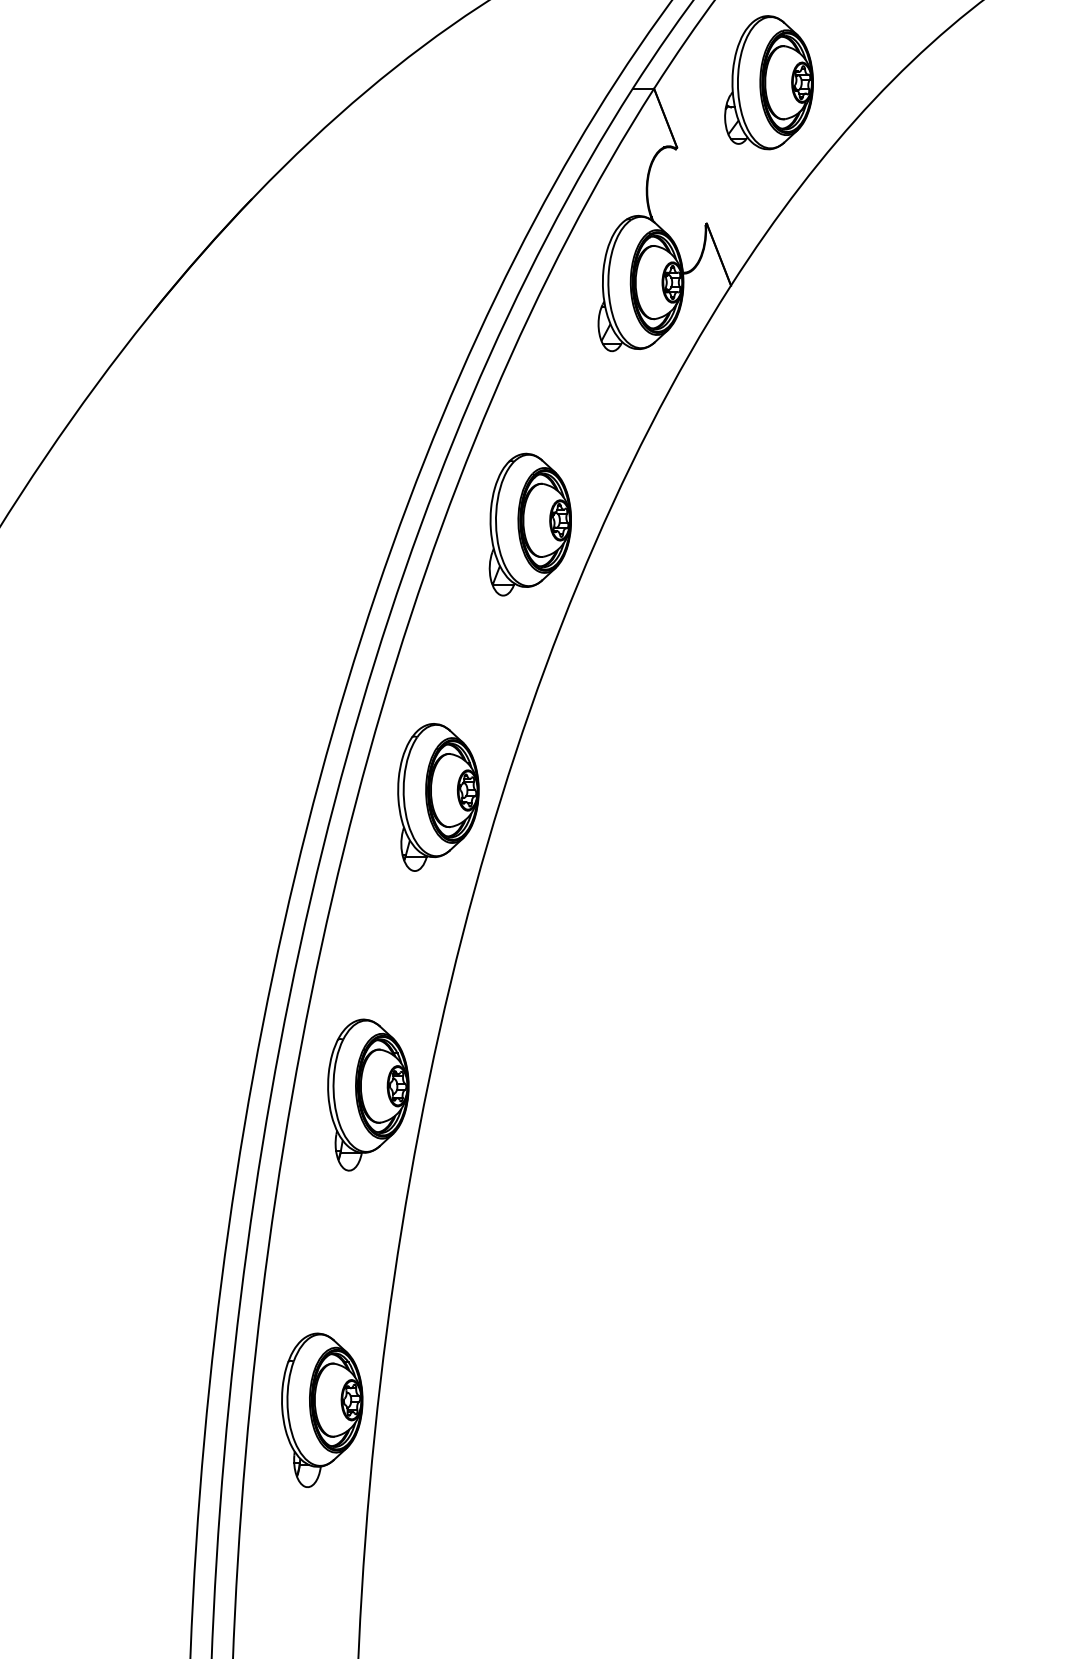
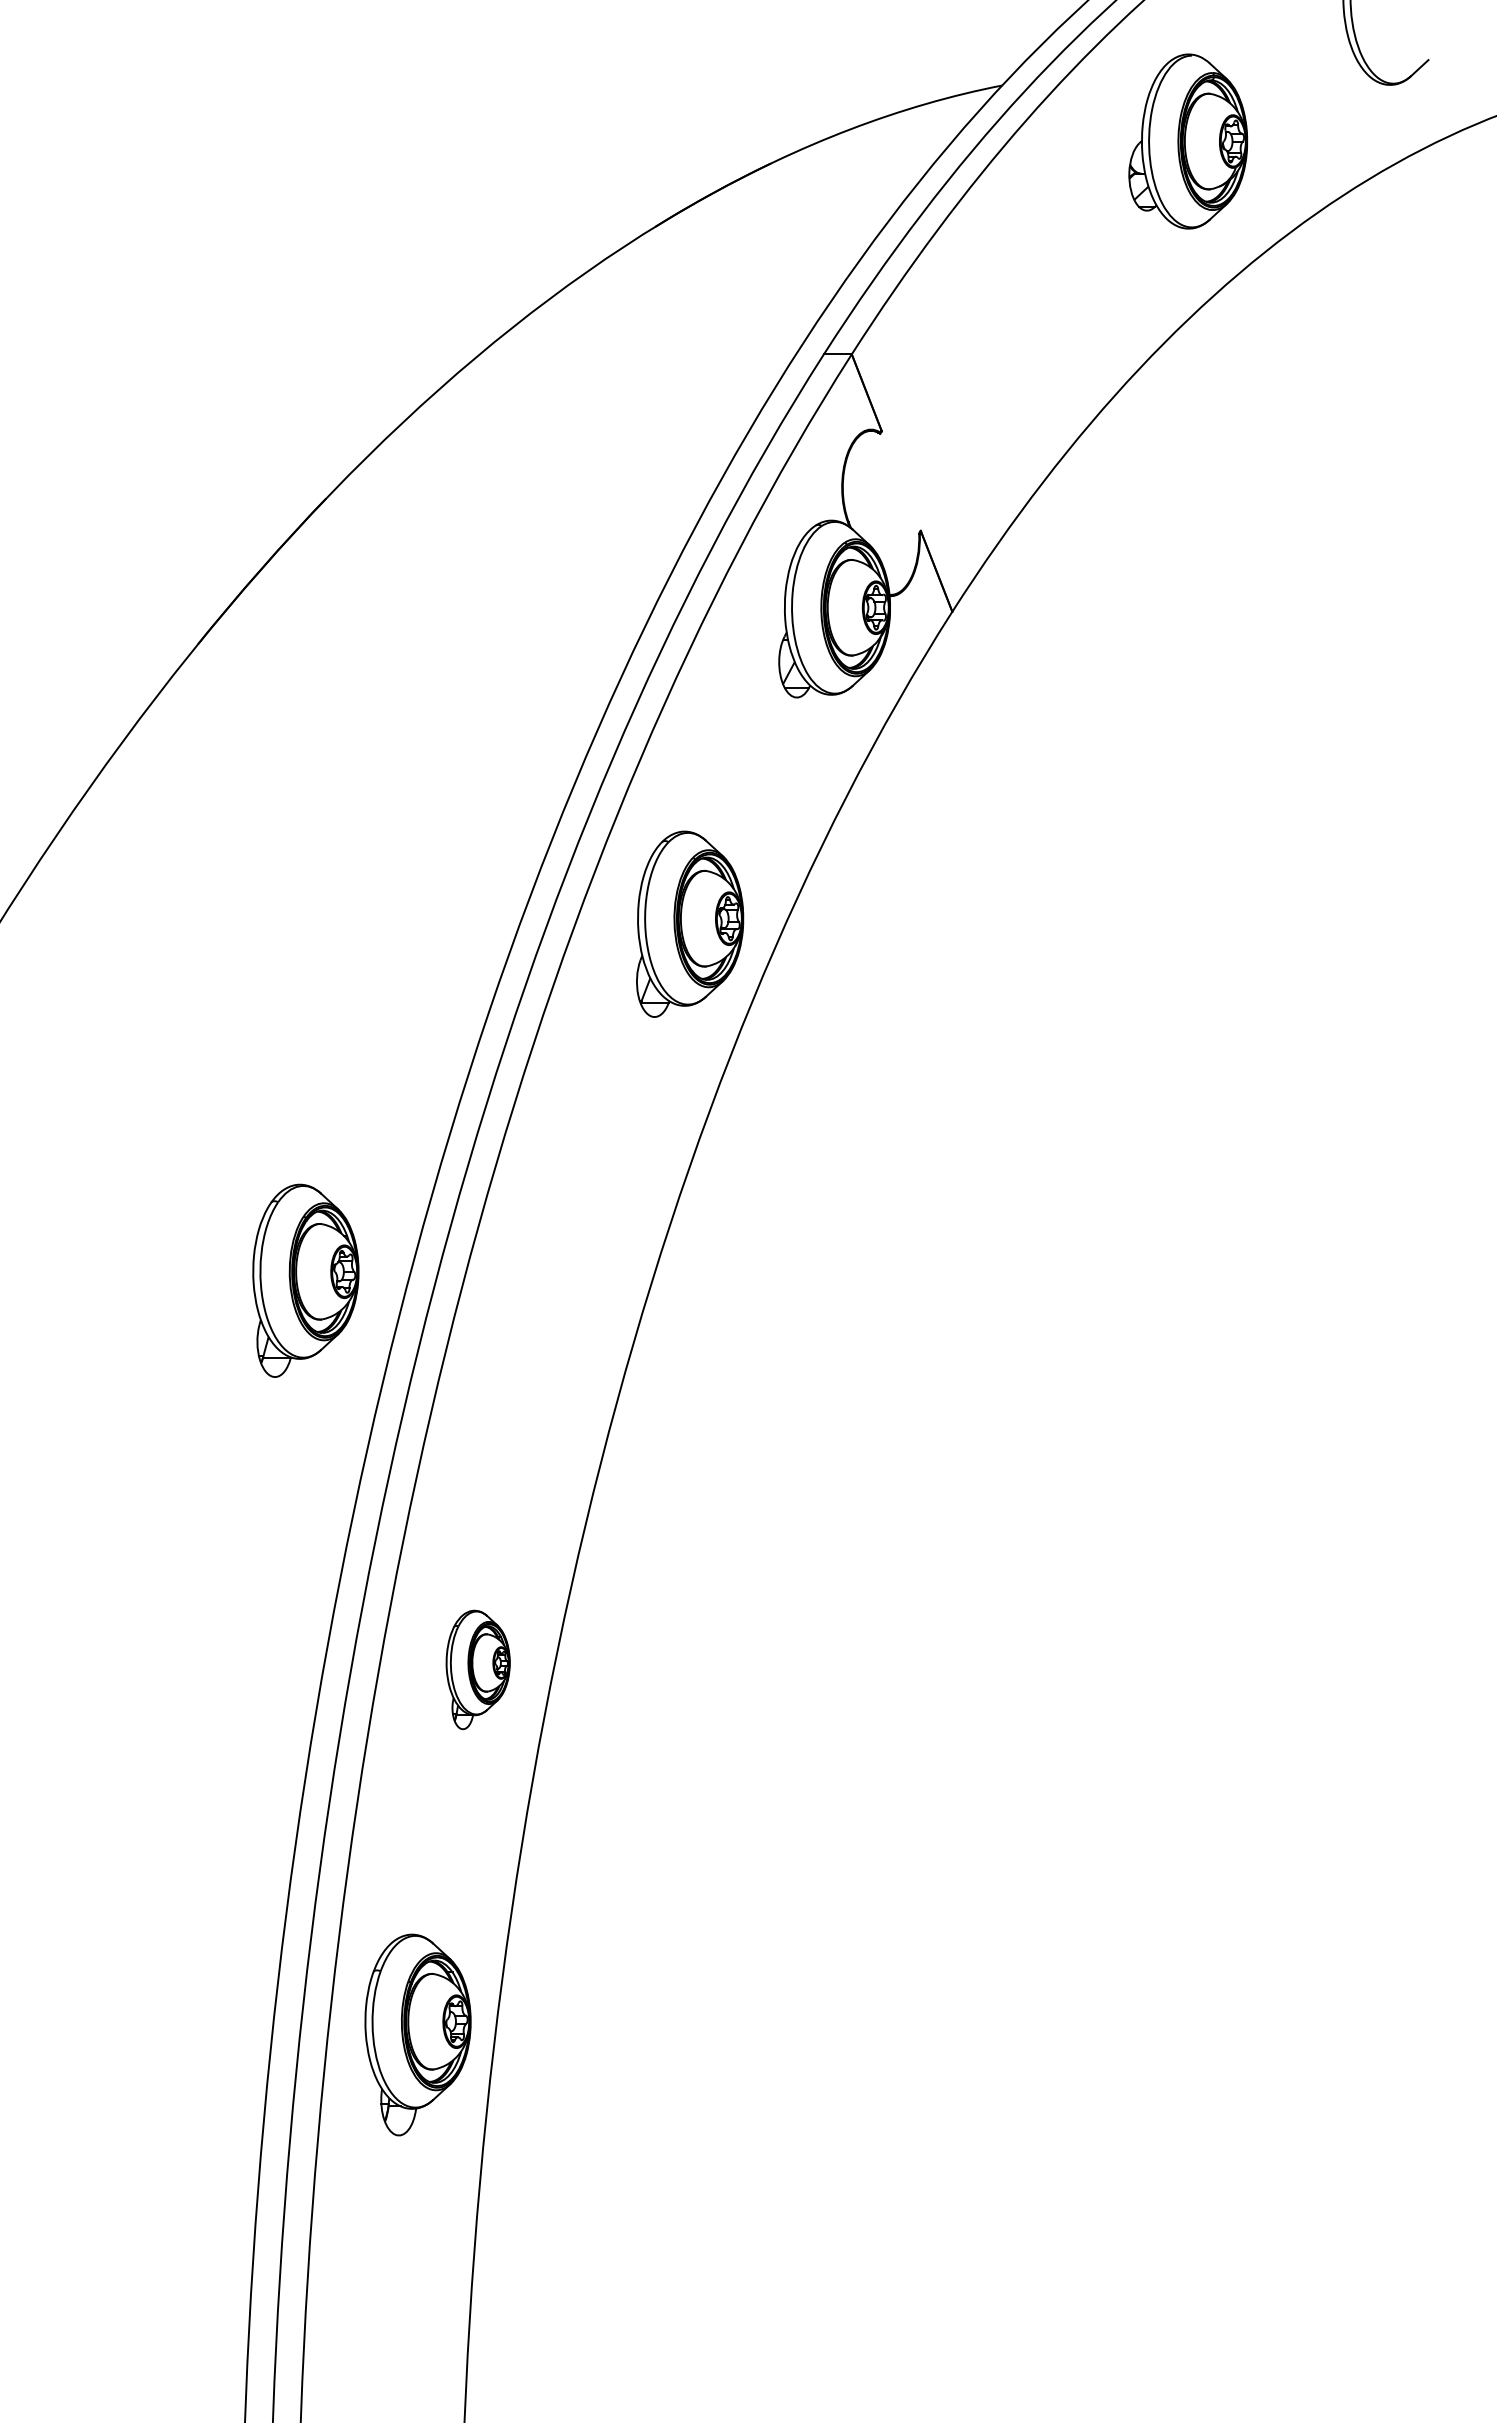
part: (768, 82) -> (1001, 346), removed
part: (438, 797) -> (305, 1280), moved
part: (367, 1094) -> (477, 1669), size x0.6
part: (321, 1409) -> (417, 2034), moved

